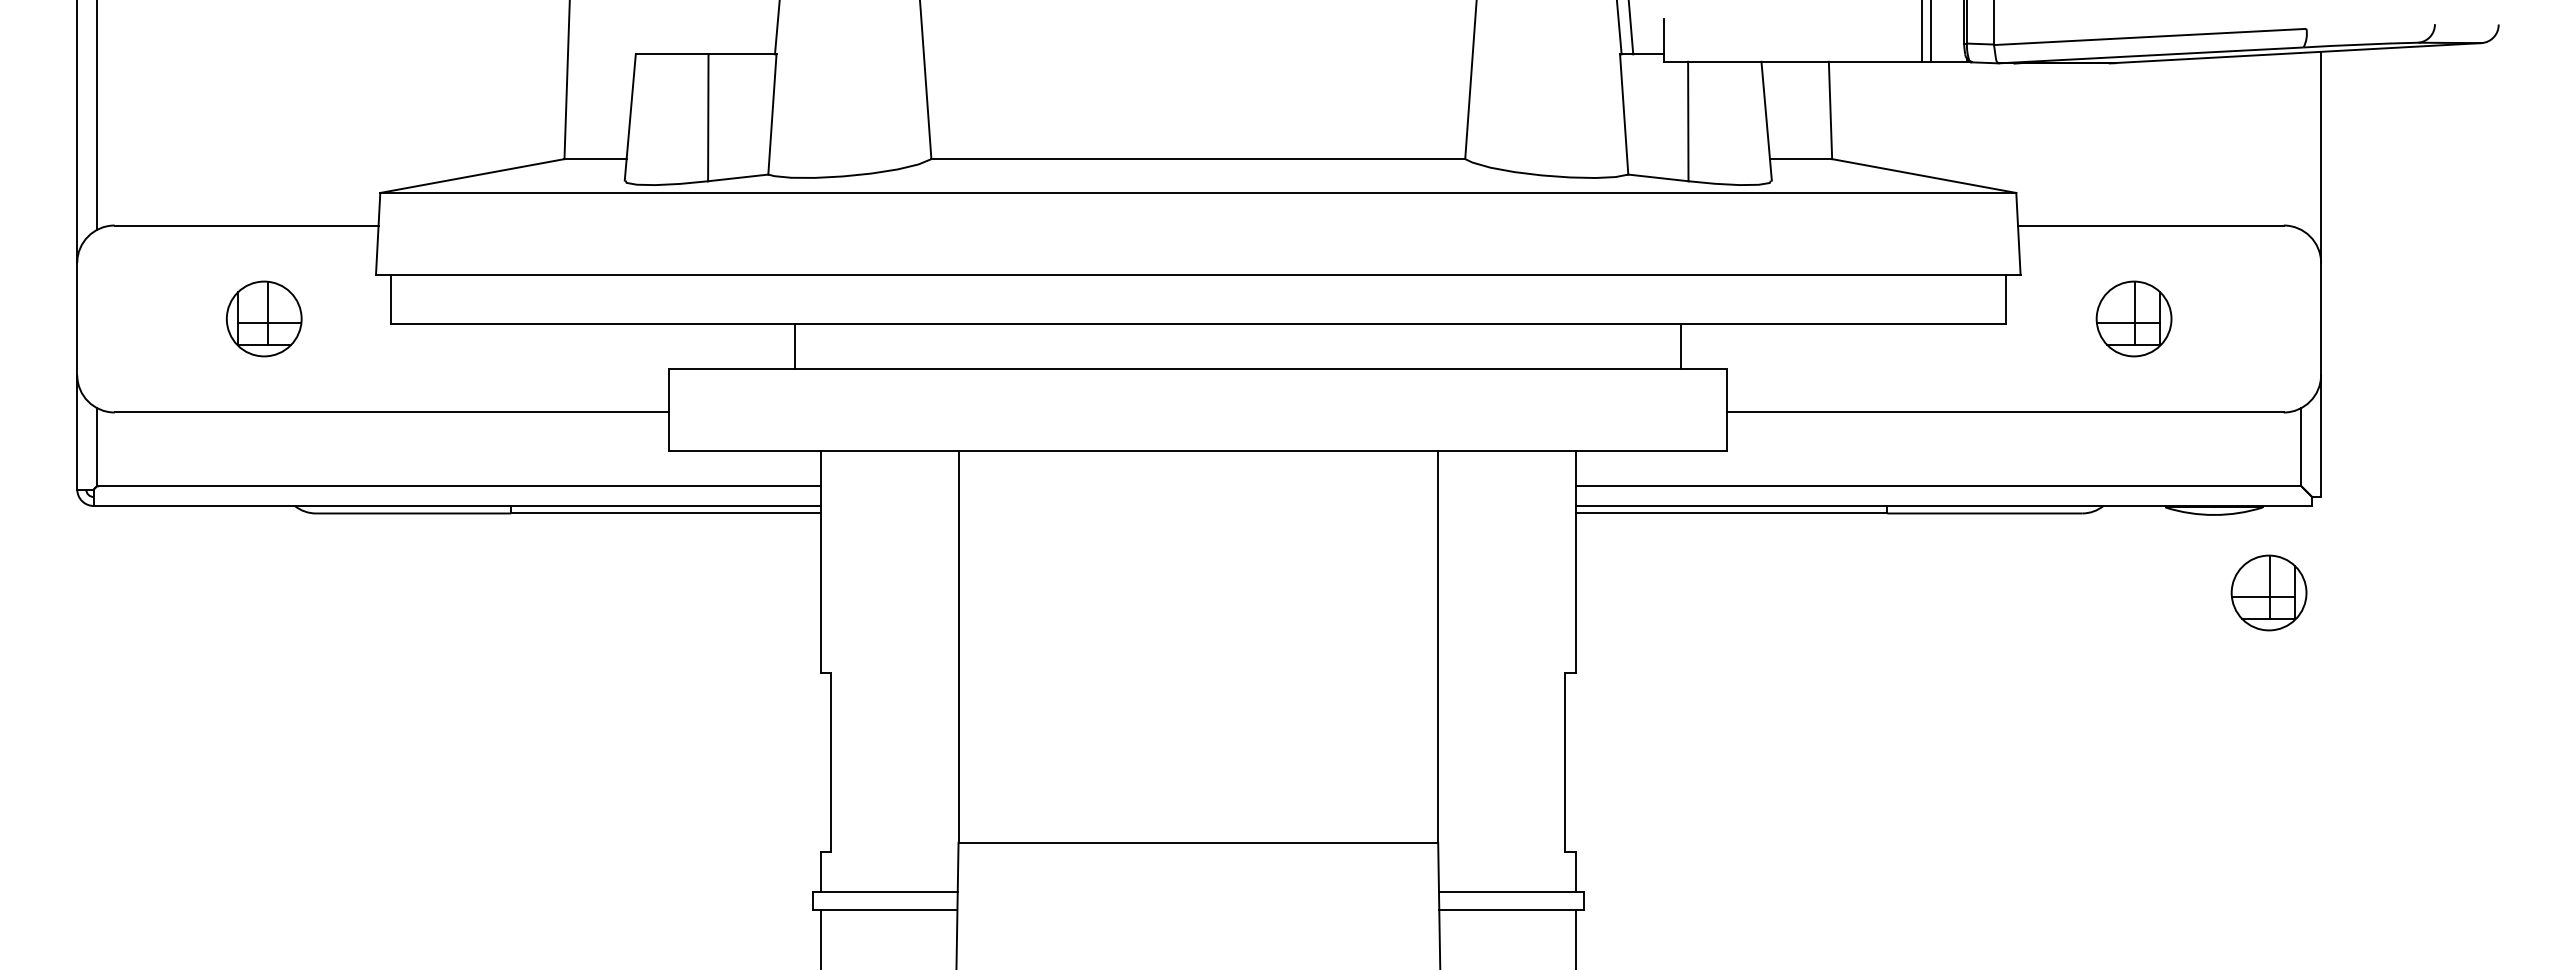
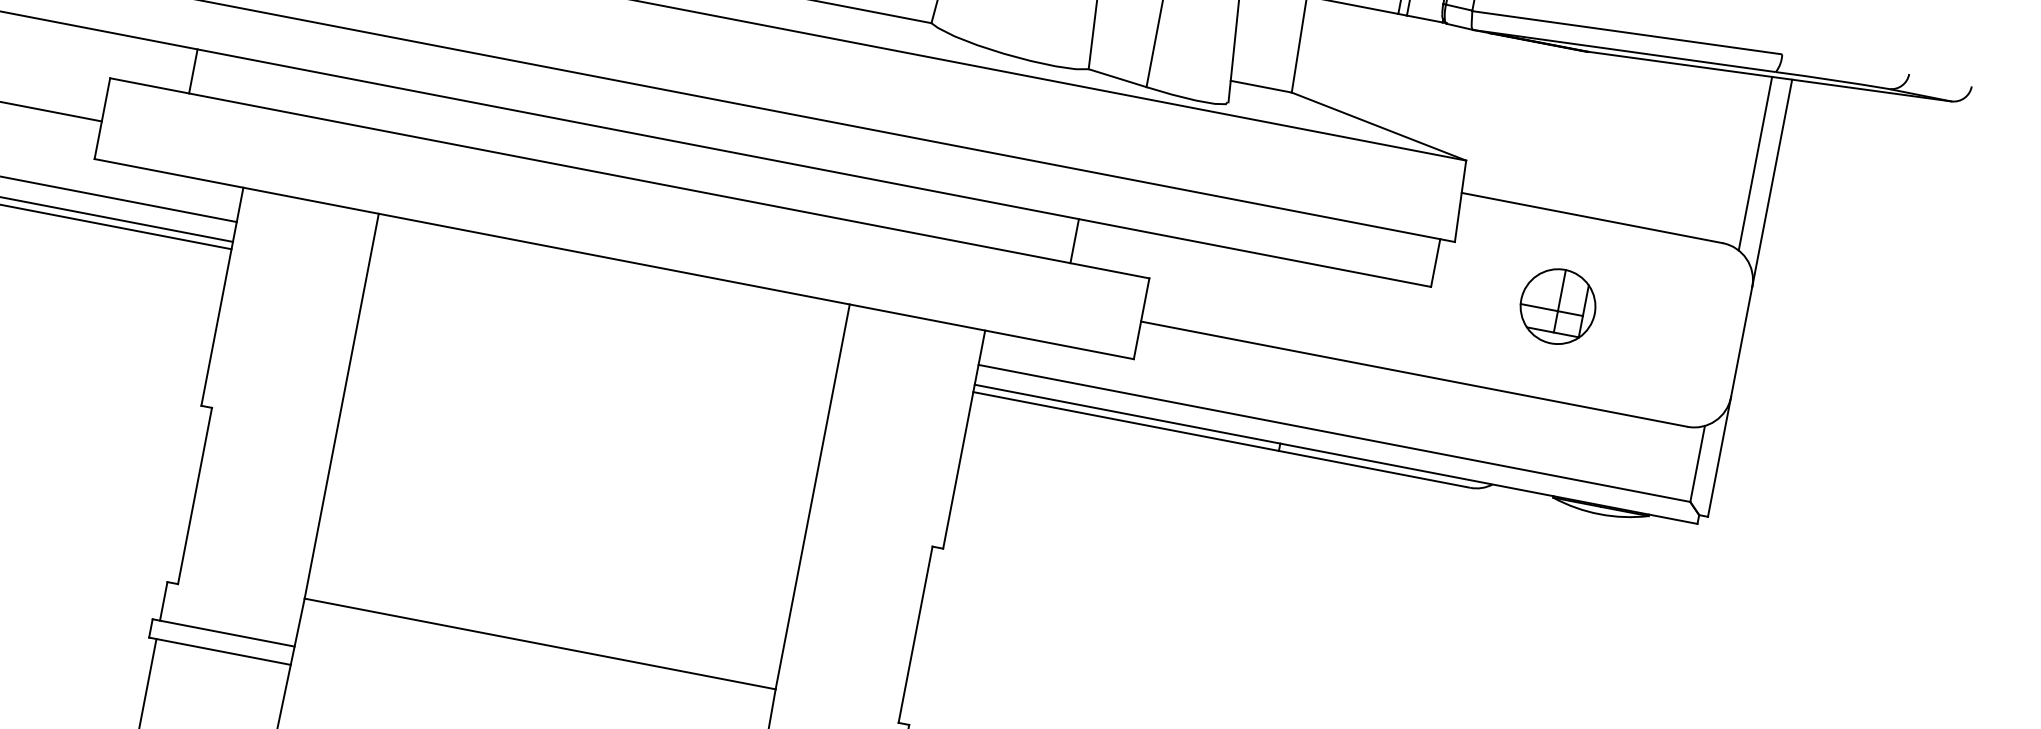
line: (2300, 140) -> (1755, 162), added
line: (794, 345) -> (193, 70), moved
line: (1681, 345) -> (1075, 240), moved
part: (2268, 592) -> (1638, 600), removed

